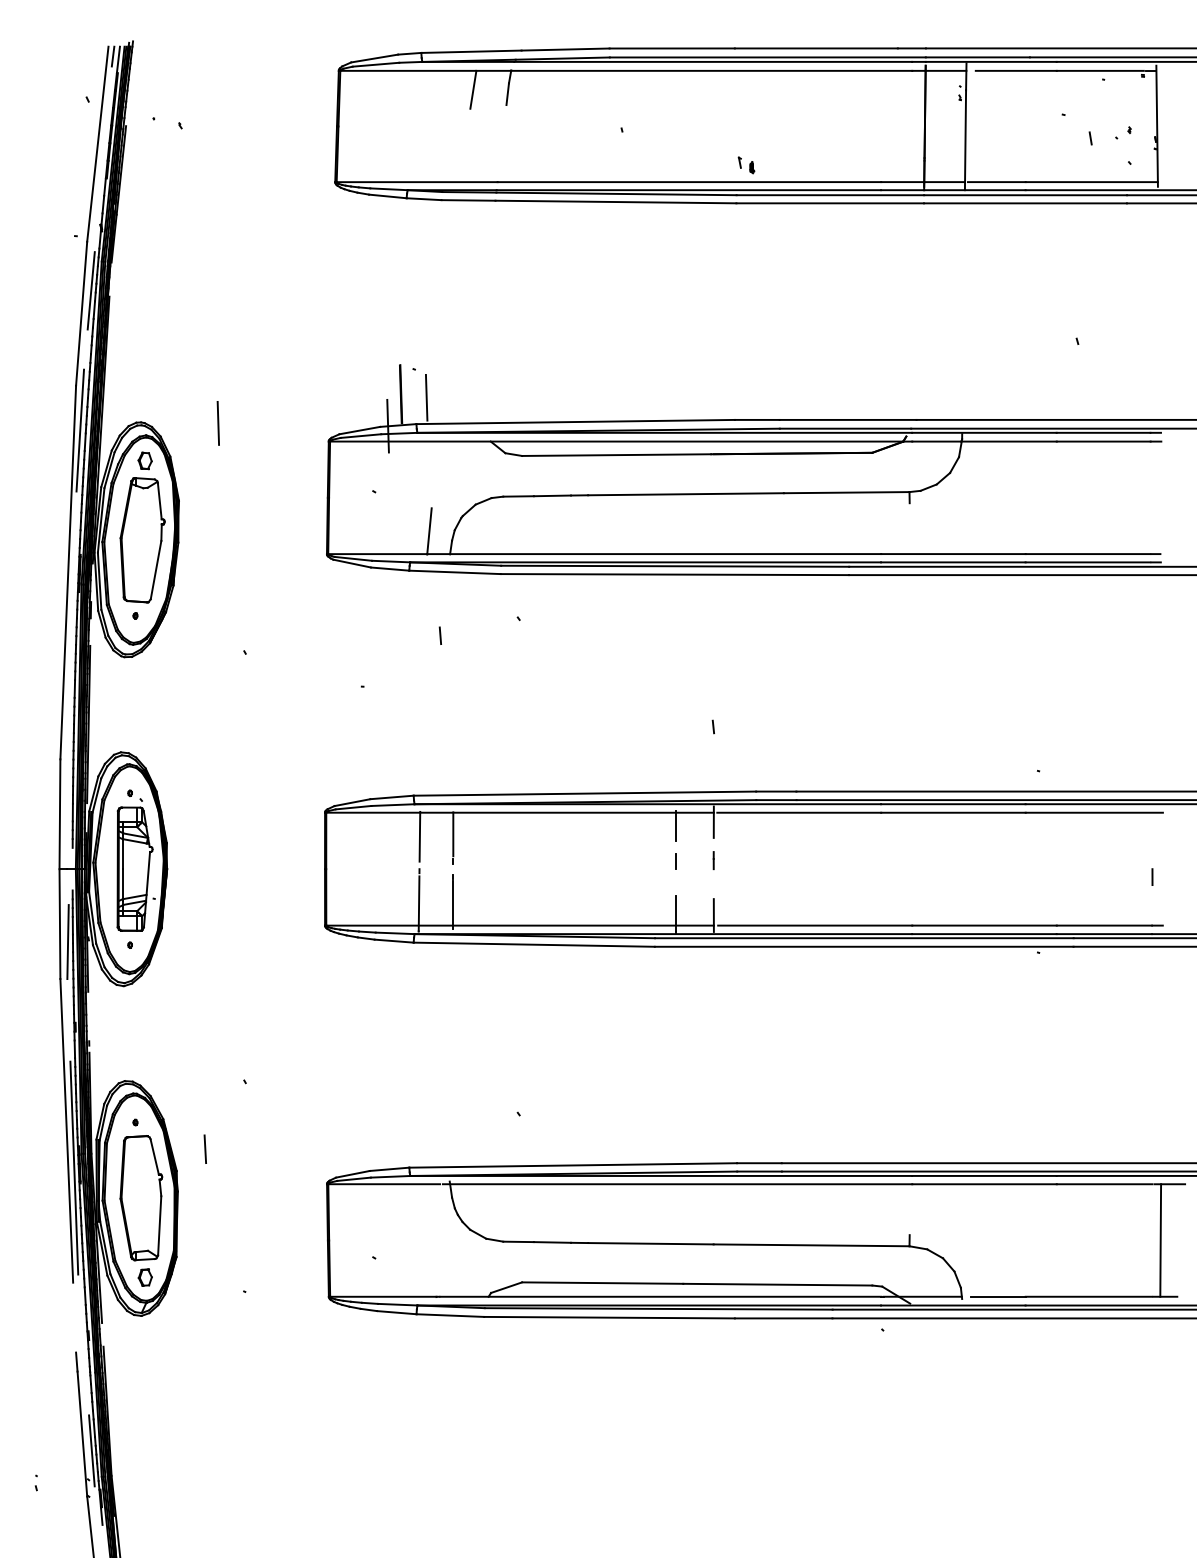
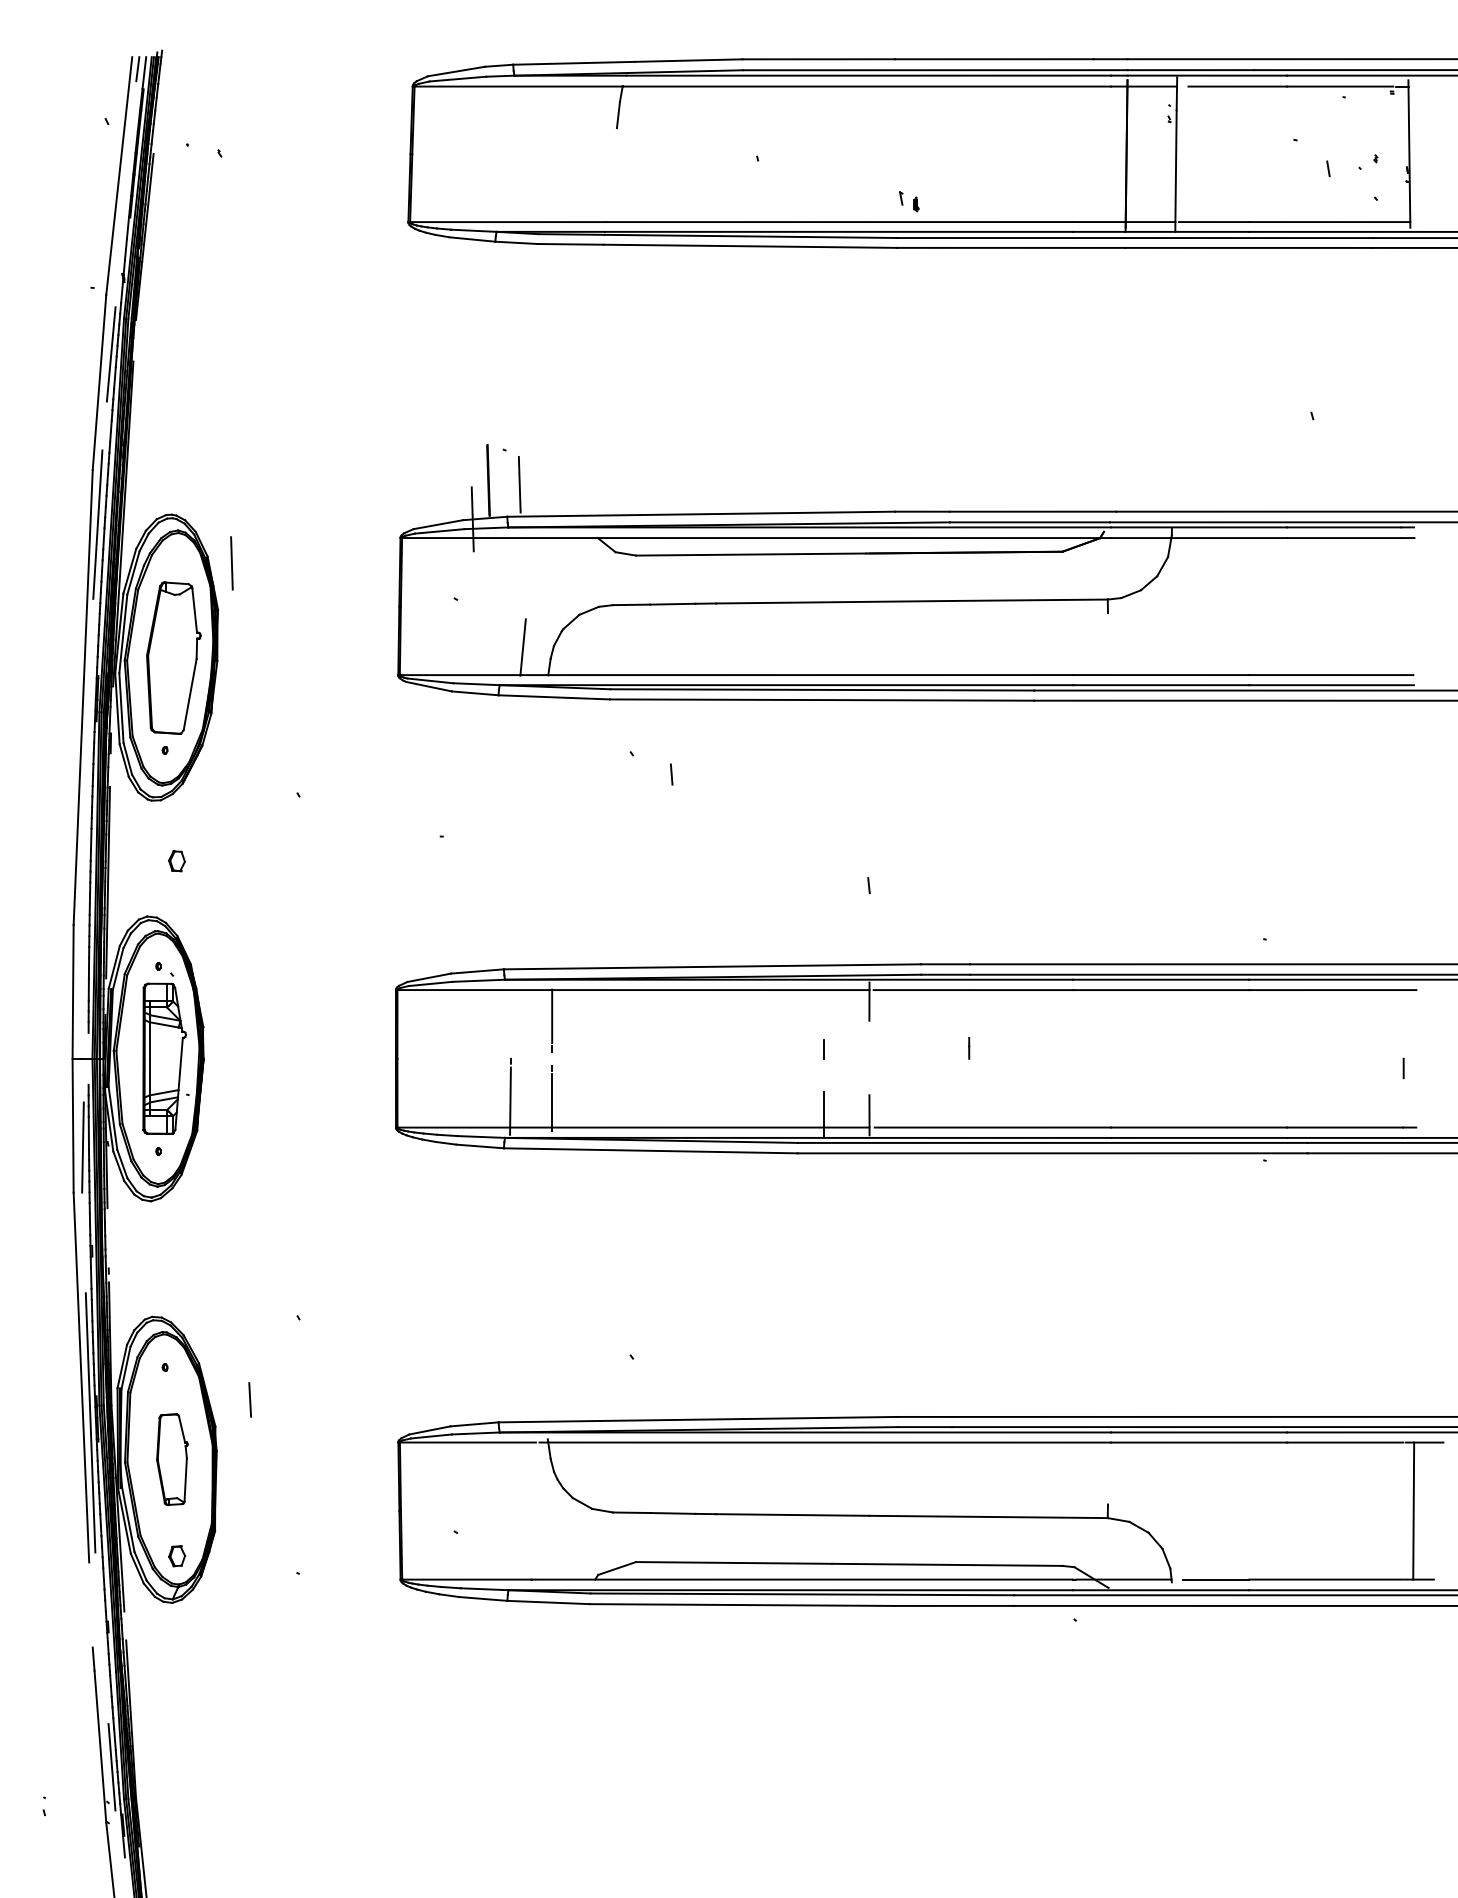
line: (473, 89) -> (576, 109), removed
line: (217, 423) -> (230, 563), moved
part: (144, 460) -> (176, 860), moved
line: (439, 635) -> (670, 774), moved
line: (676, 825) -> (823, 1005), removed
line: (419, 836) -> (510, 1019), removed
line: (713, 860) -> (968, 1048), moved
part: (141, 1198) -> (172, 1459), size x0.6

